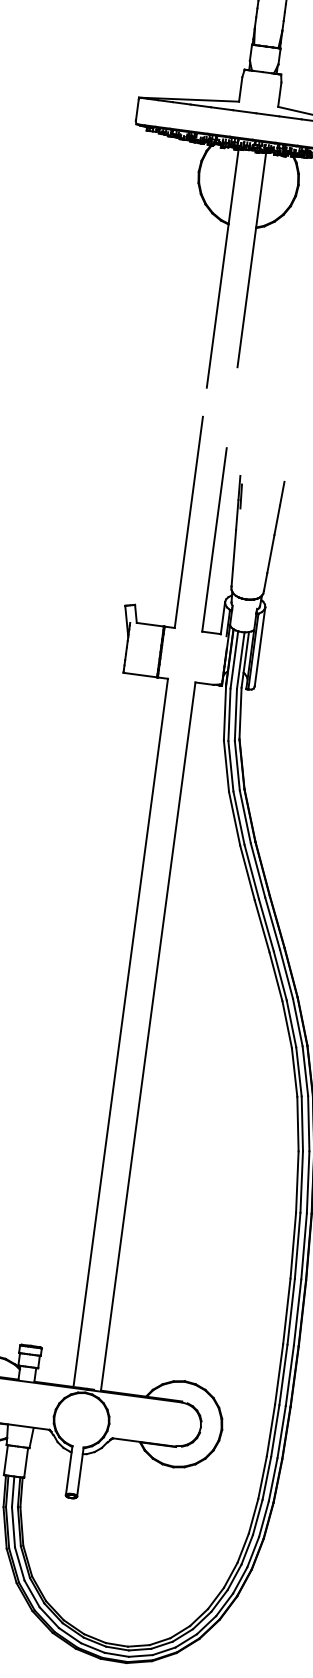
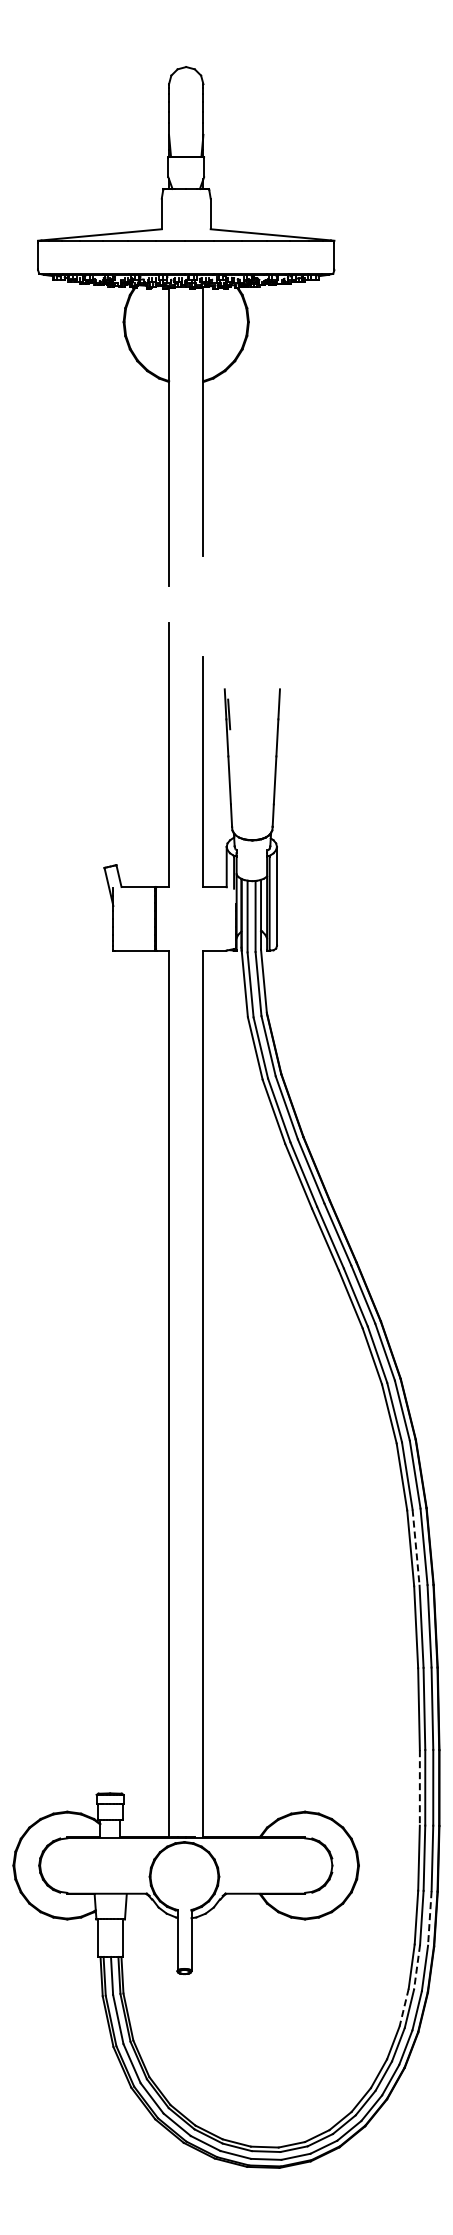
line: (301, 1182) -> (416, 1548), solid -> dashed
line: (278, 1374) -> (419, 1787), solid -> dashed
line: (272, 1479) -> (429, 1918), solid -> dashed
line: (258, 1517) -> (417, 1967), solid -> dashed
line: (243, 1549) -> (404, 2008), solid -> dashed

